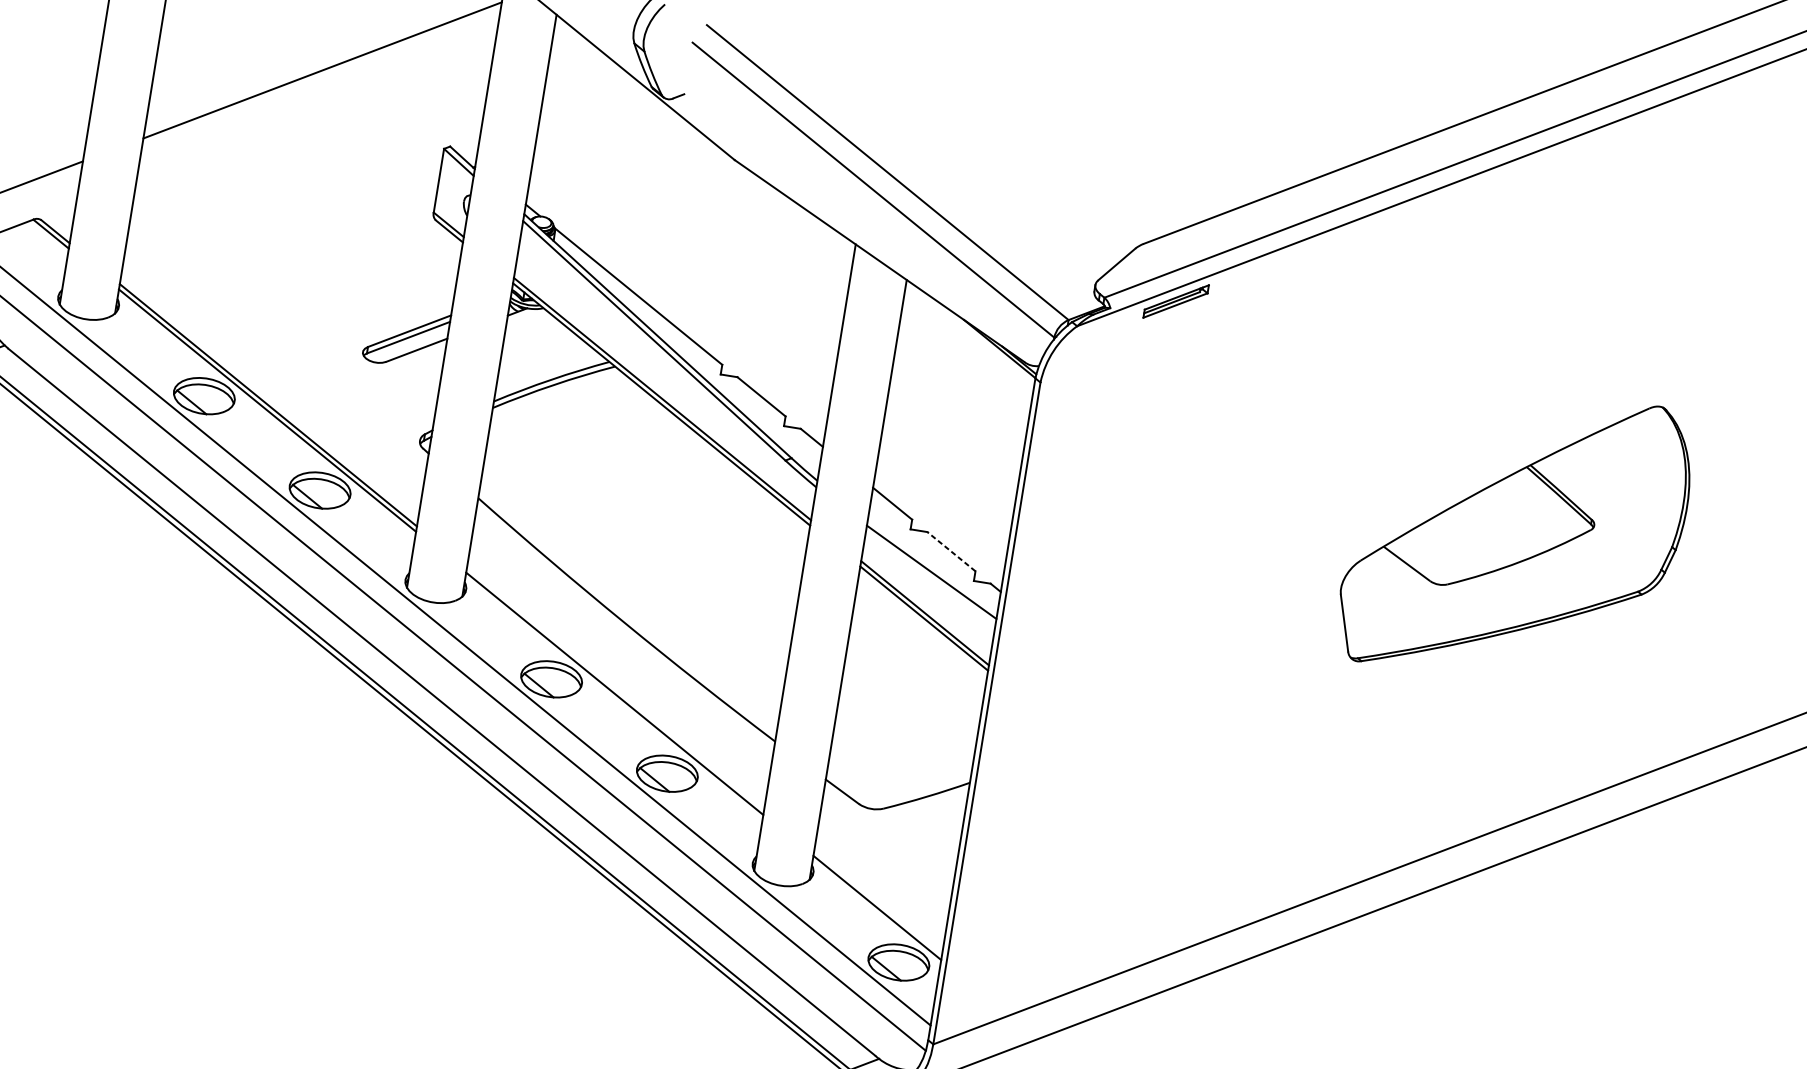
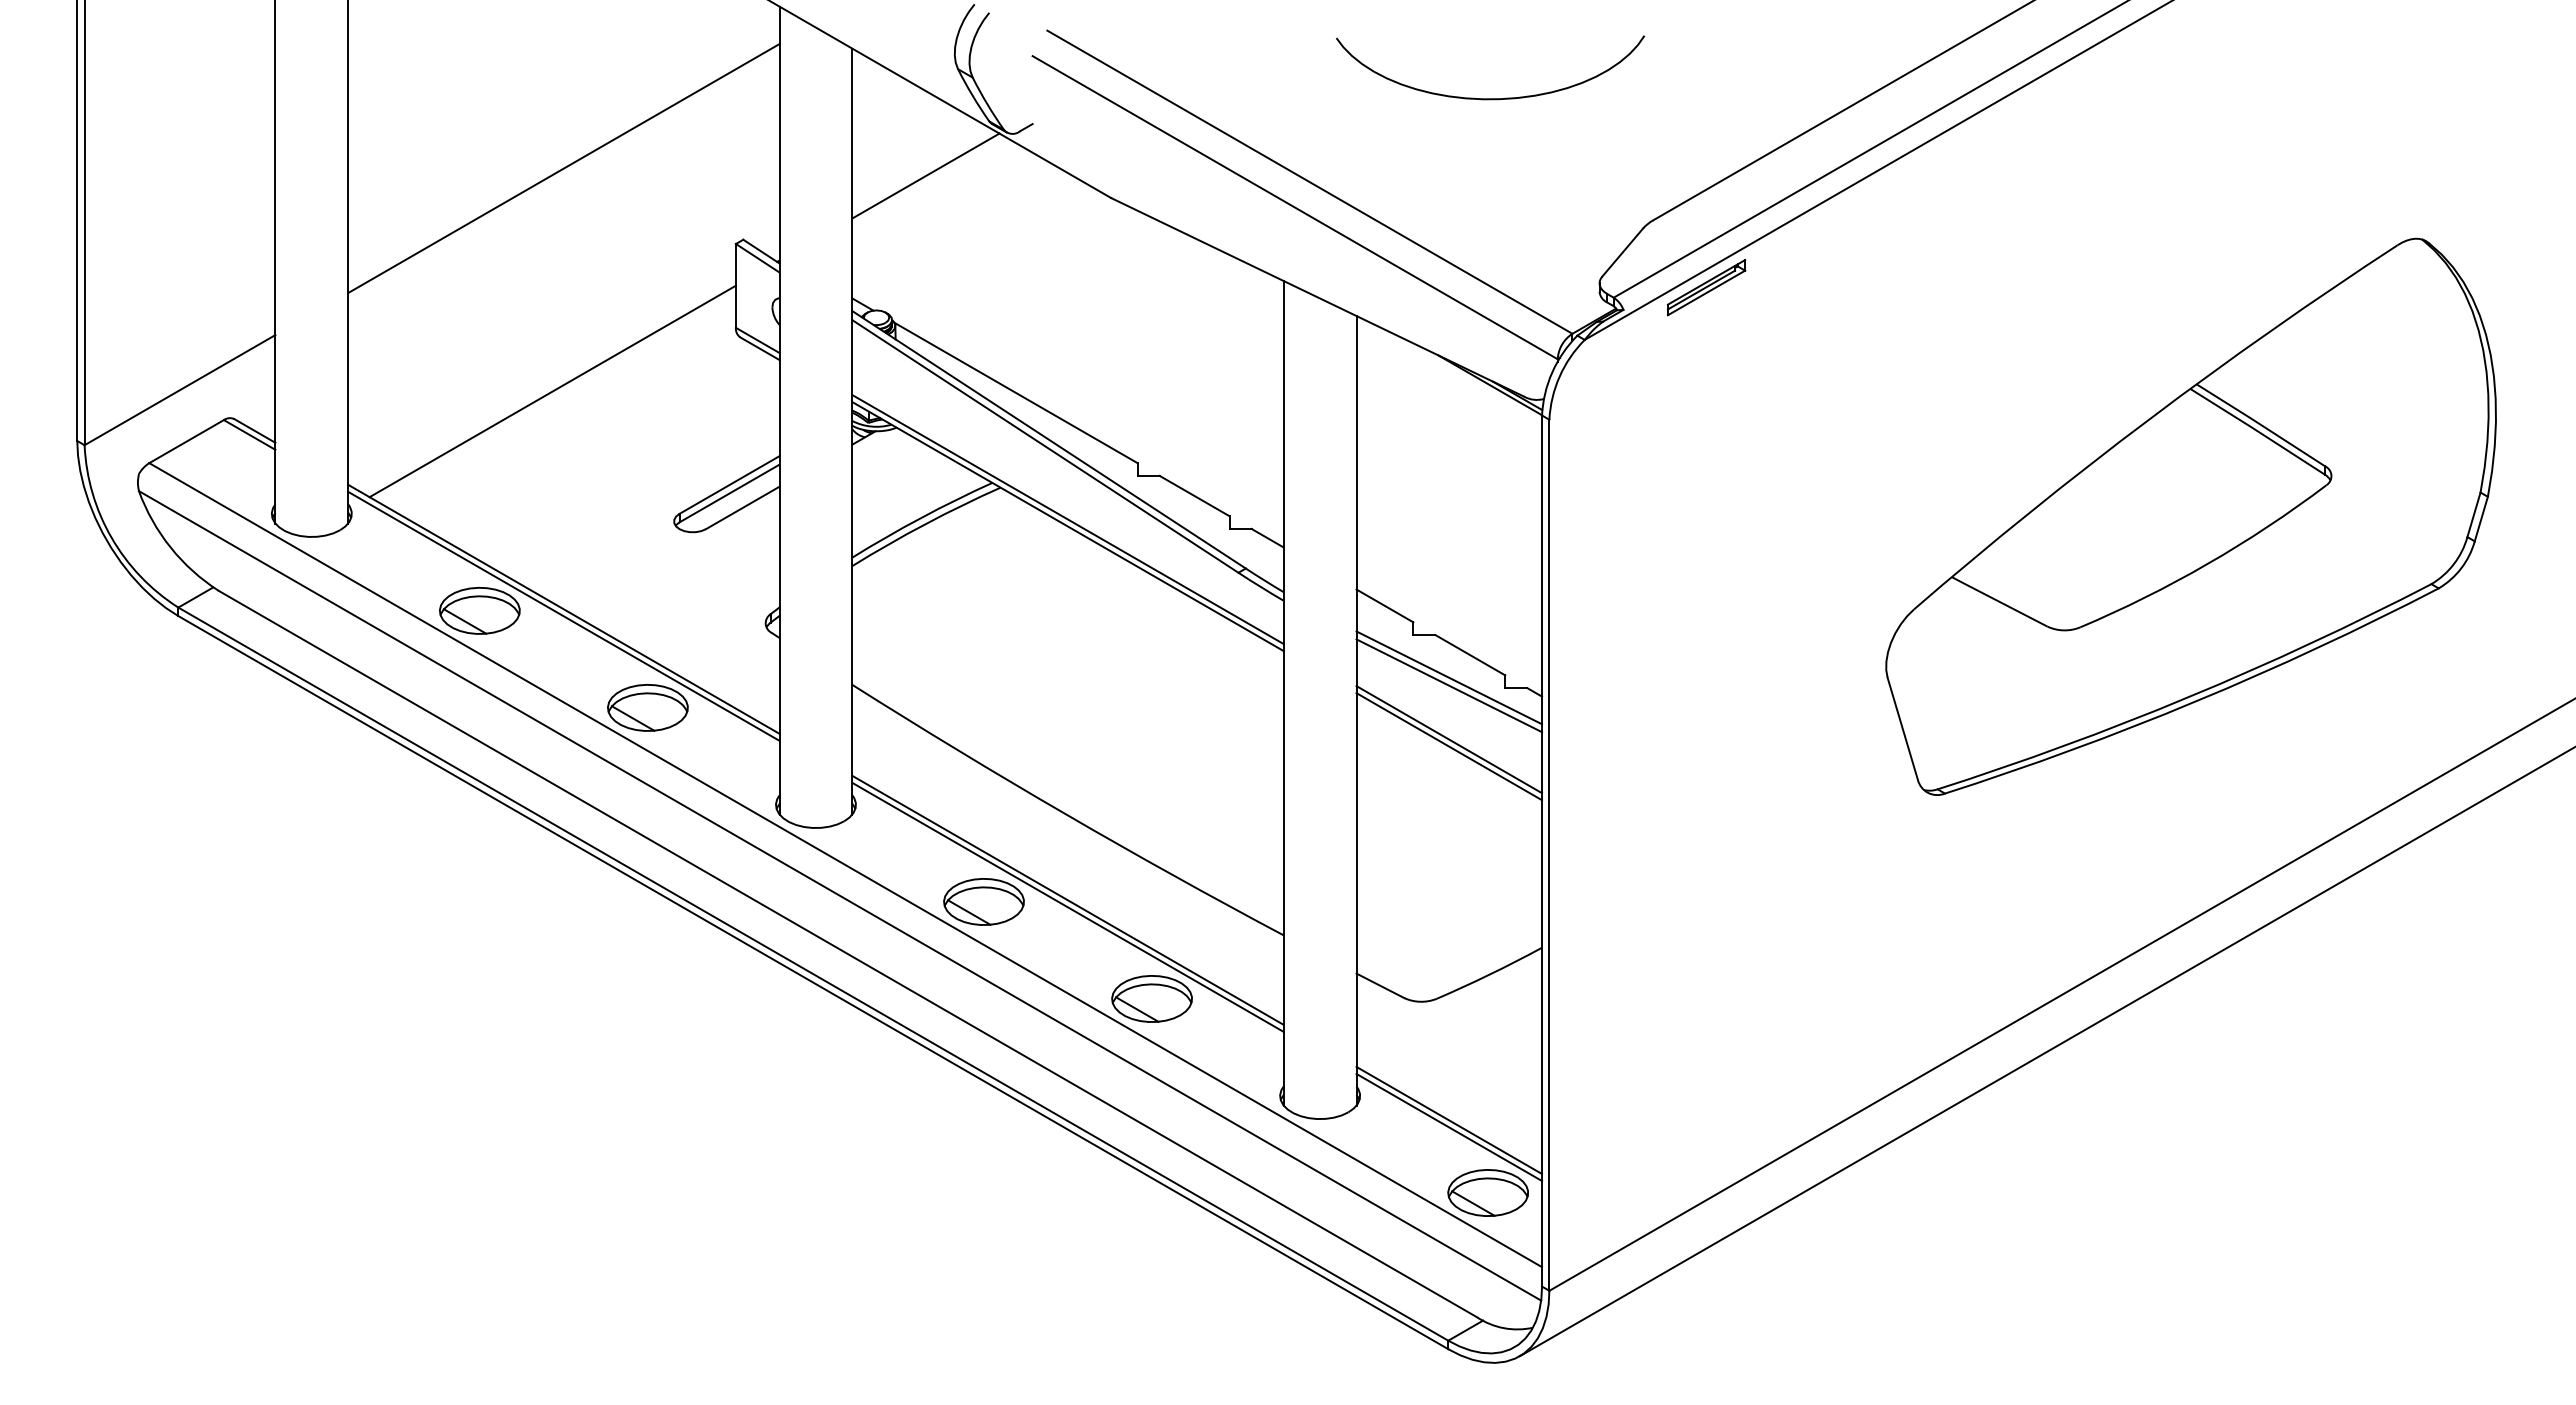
line: (596, 120) -> (925, 175), added
part: (1035, 131) -> (1490, 98), added
line: (286, 238) -> (552, 391), added
part: (1515, 534) -> (2190, 516), size x1.43
line: (950, 551) -> (1469, 654), dashed -> solid
line: (932, 566) -> (1449, 677), added
line: (615, 687) -> (1067, 899), added
line: (878, 902) -> (1449, 1120), added

